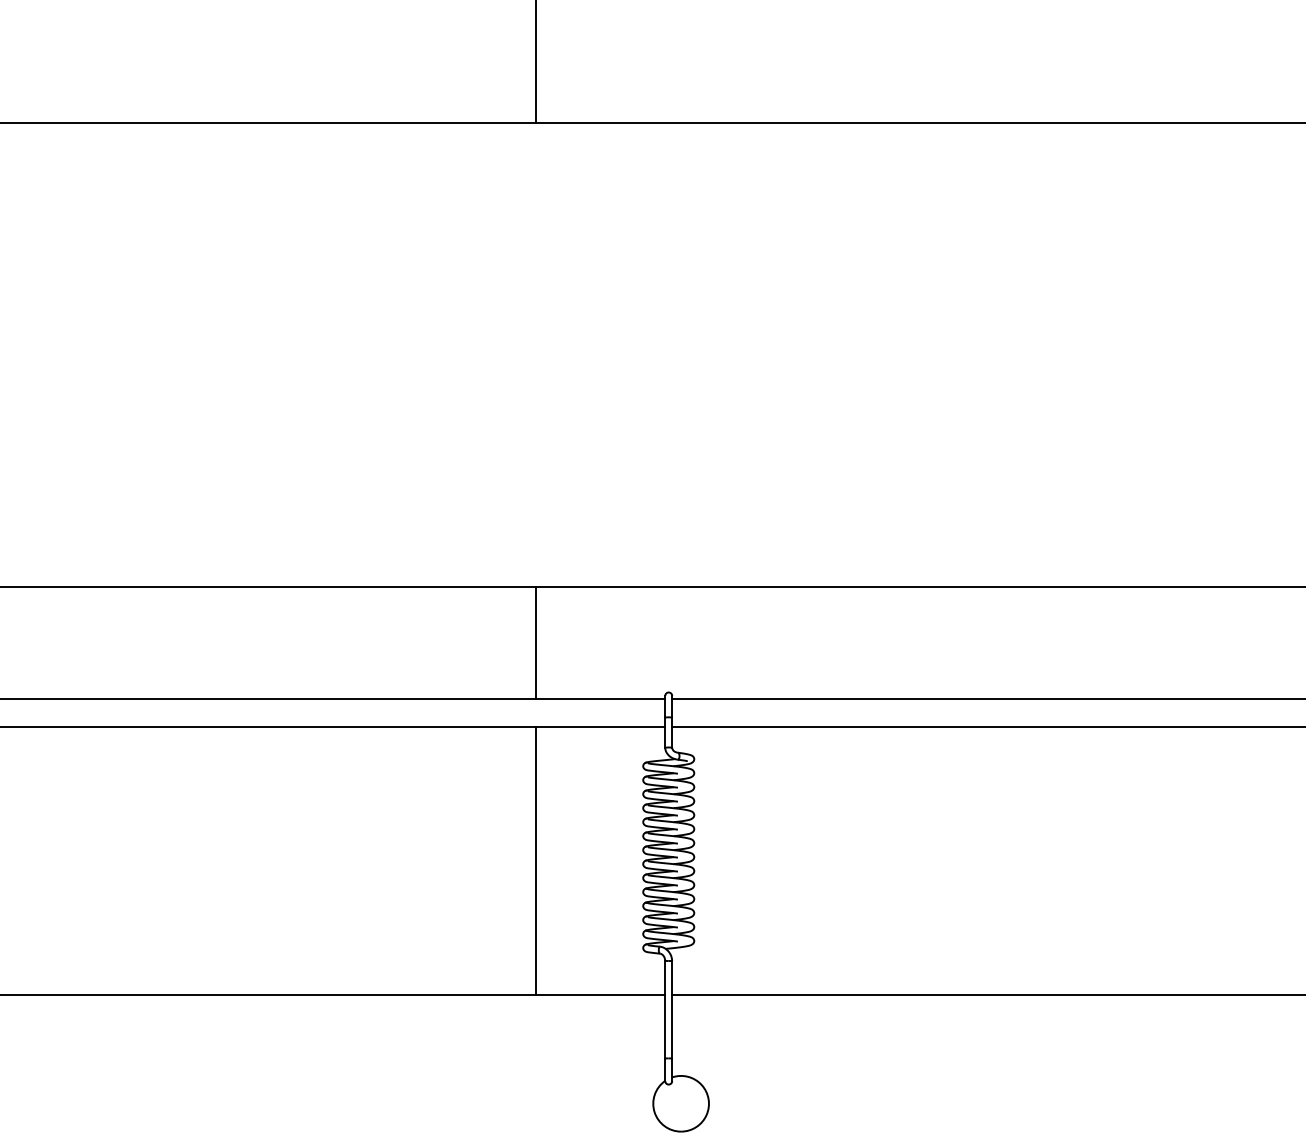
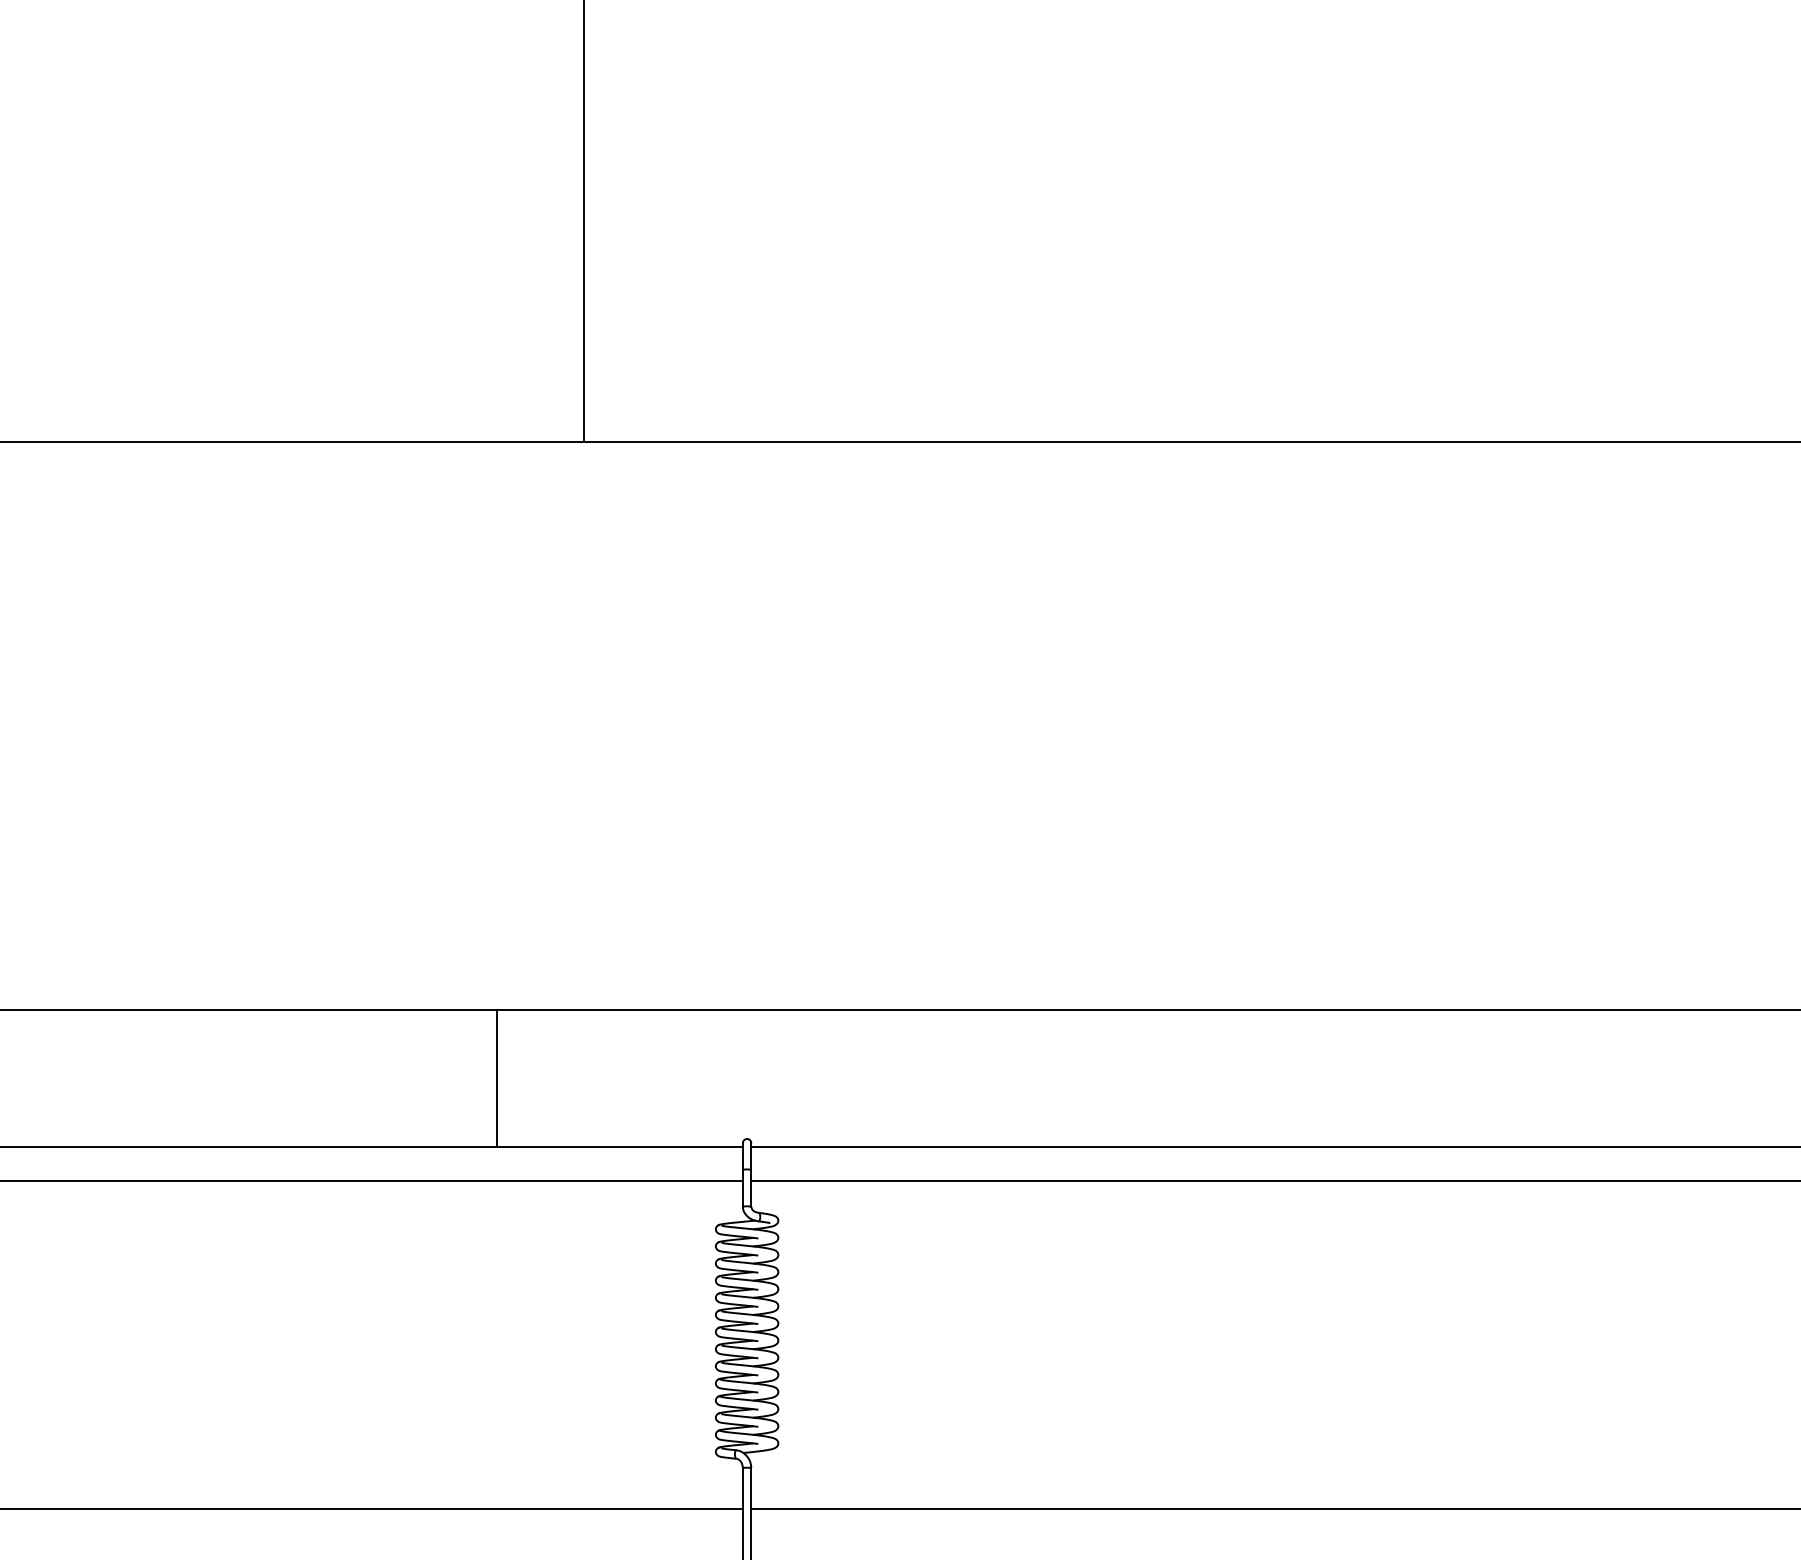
line: (535, 642) -> (497, 1077), moved
line: (535, 861) -> (584, 1345), removed

